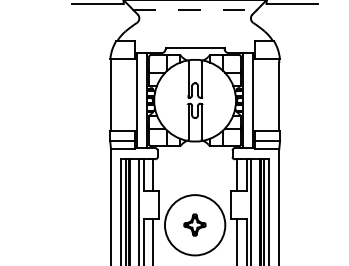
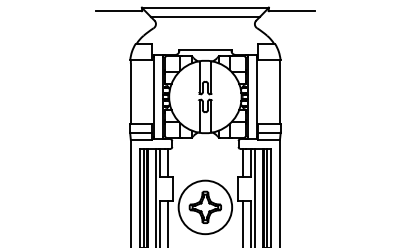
line: (195, 9) -> (205, 16), dashed -> solid
part: (194, 224) -> (204, 206), size x1.67

